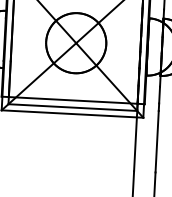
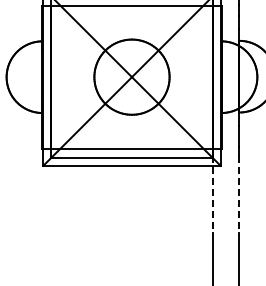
line: (135, 141) -> (212, 195), solid -> dashed
line: (157, 142) -> (239, 195), solid -> dashed

